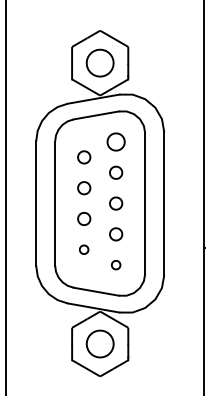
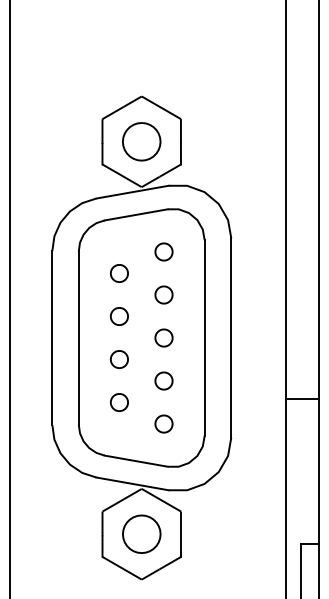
part: (115, 141) -> (163, 251), size x0.71
part: (83, 249) -> (118, 402), size x1.43
part: (115, 264) -> (163, 423), size x1.43

